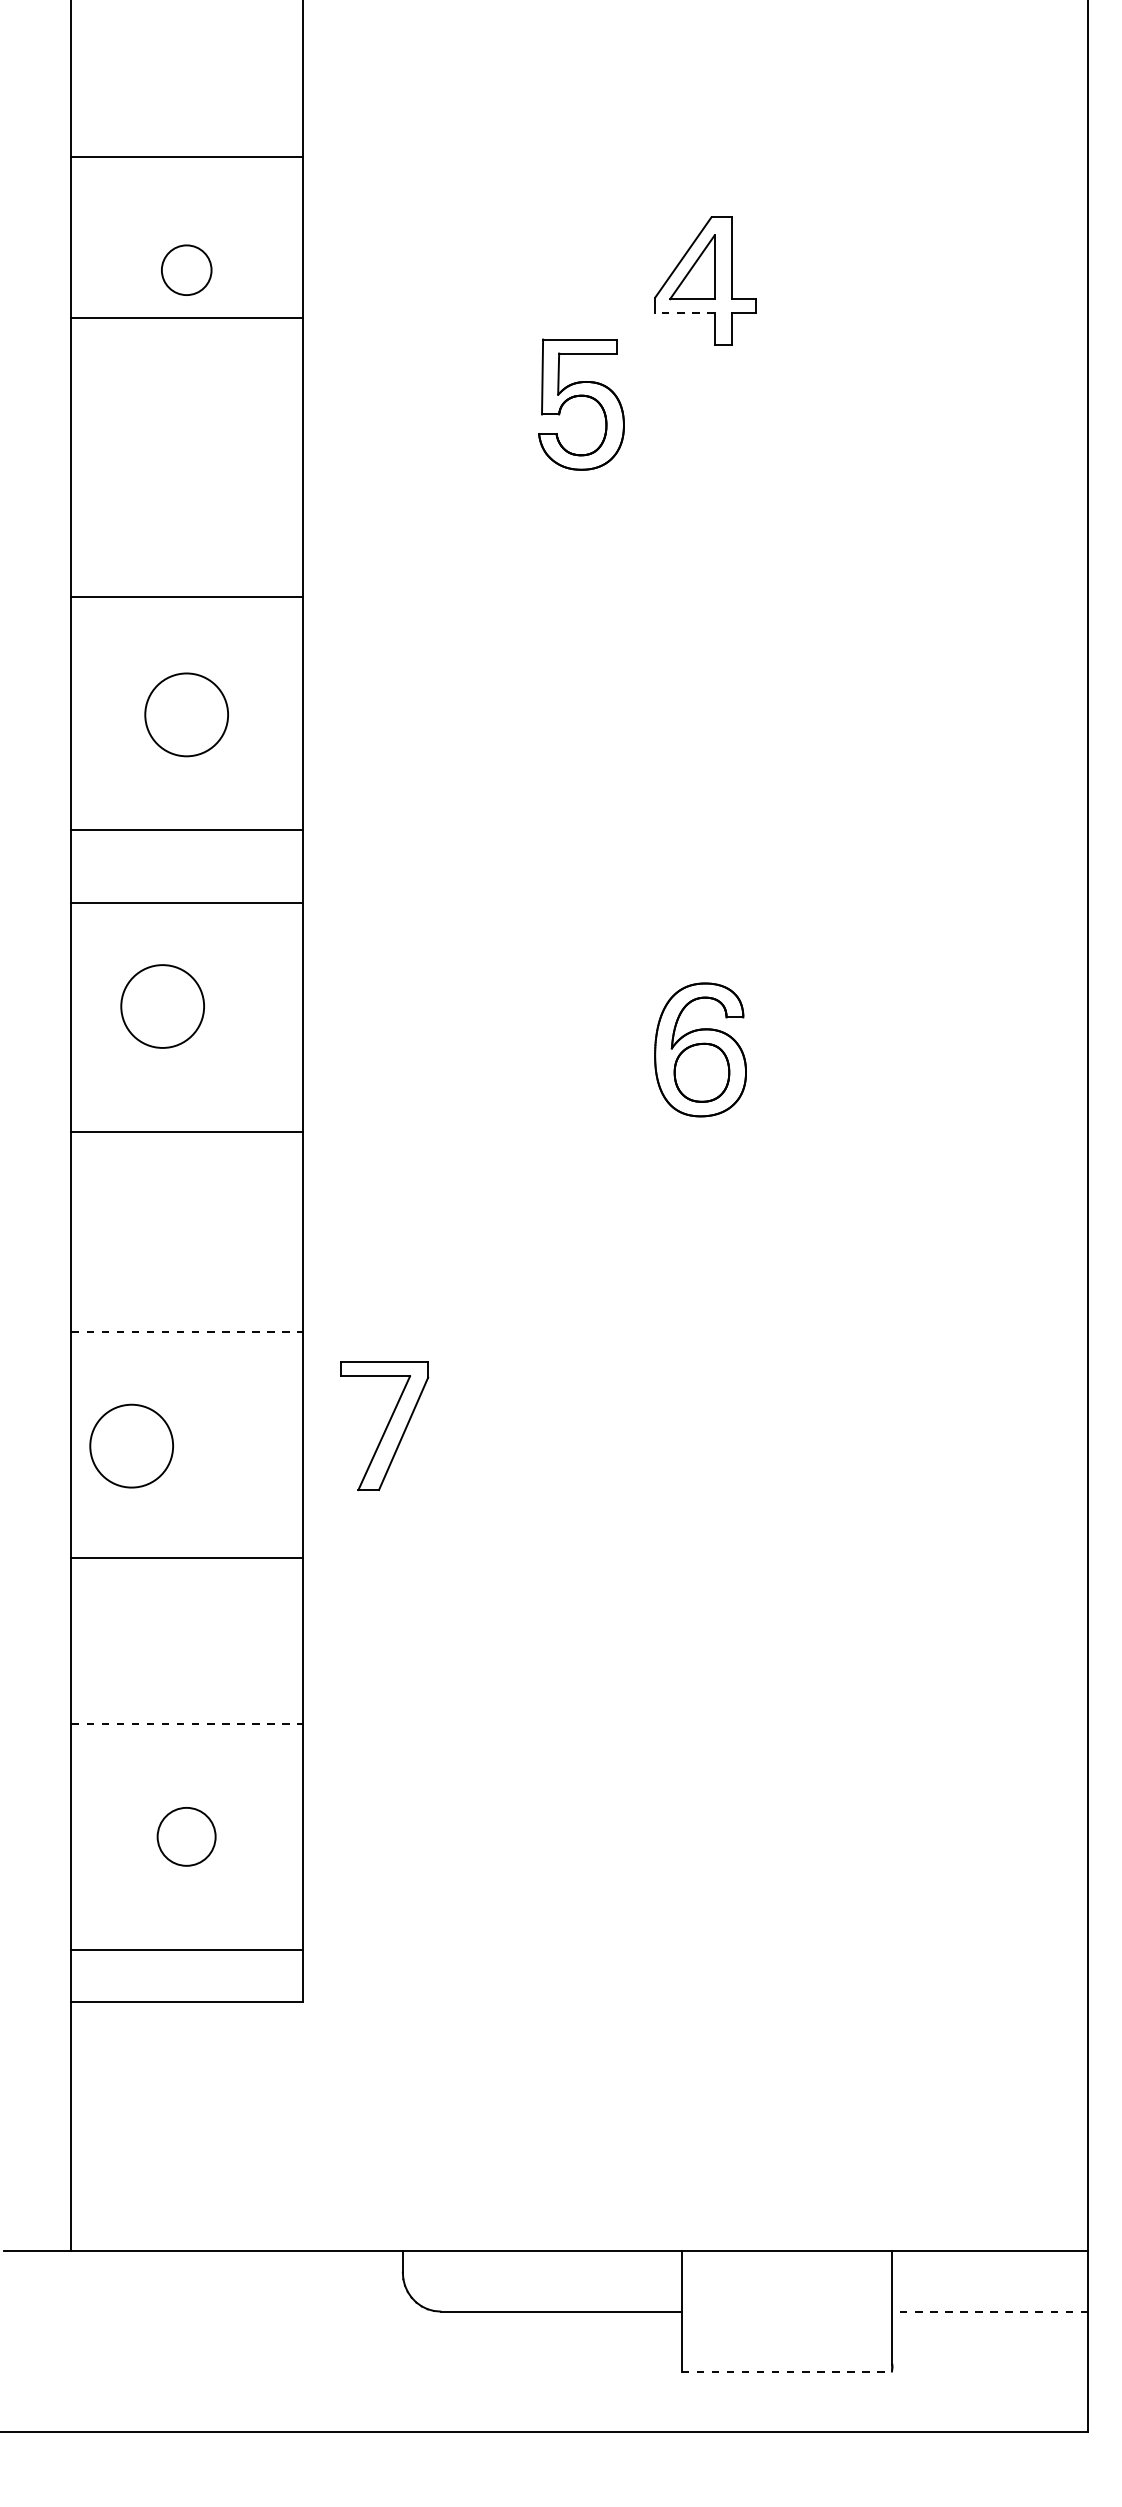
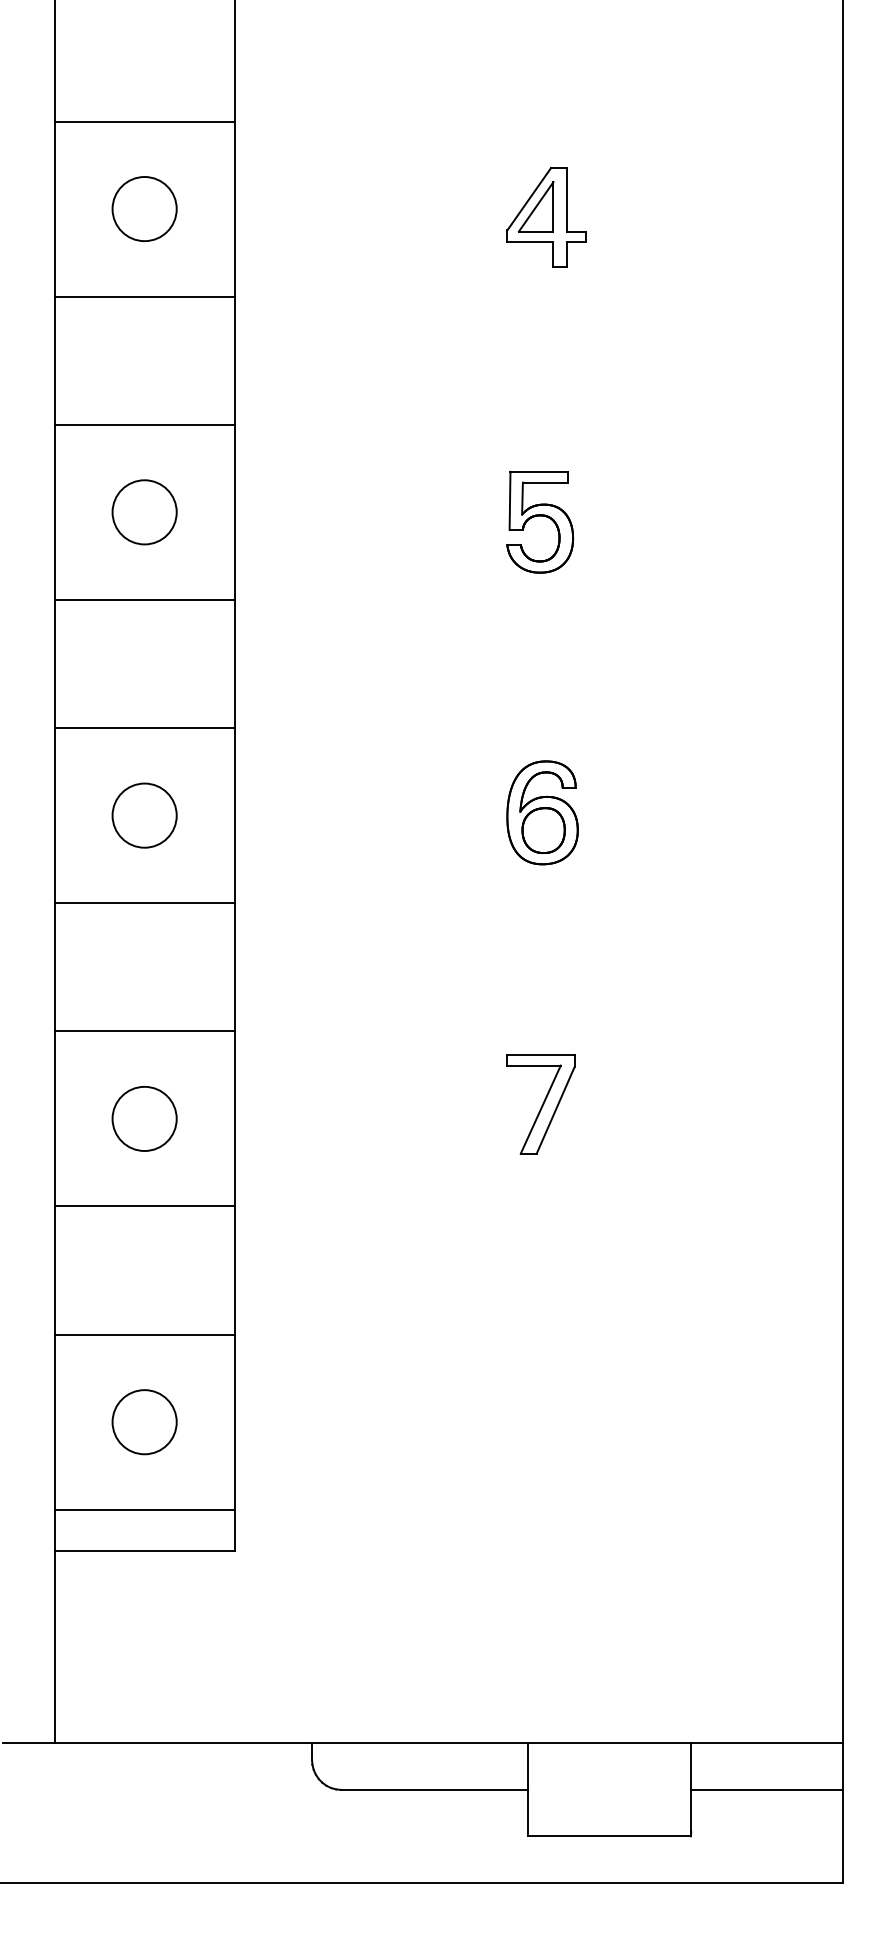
circle: (186, 269) -> (144, 208), size x1.67
line: (684, 313) -> (530, 242), dashed -> solid
line: (187, 318) -> (145, 296), moved
part: (581, 396) -> (540, 515), moved
line: (187, 596) -> (145, 424), moved
circle: (186, 714) -> (144, 512), moved
line: (187, 829) -> (145, 599), moved
line: (187, 902) -> (145, 728), moved
circle: (162, 1006) -> (144, 815), moved
line: (187, 1131) -> (145, 903), moved
line: (187, 1332) -> (145, 1031), dashed -> solid
part: (384, 1426) -> (540, 1104), moved
circle: (131, 1445) -> (144, 1118), moved
line: (187, 1723) -> (145, 1334), dashed -> solid
circle: (186, 1836) -> (144, 1421), size x1.43
line: (990, 2311) -> (767, 1789), dashed -> solid
line: (787, 2371) -> (609, 1836), dashed -> solid

